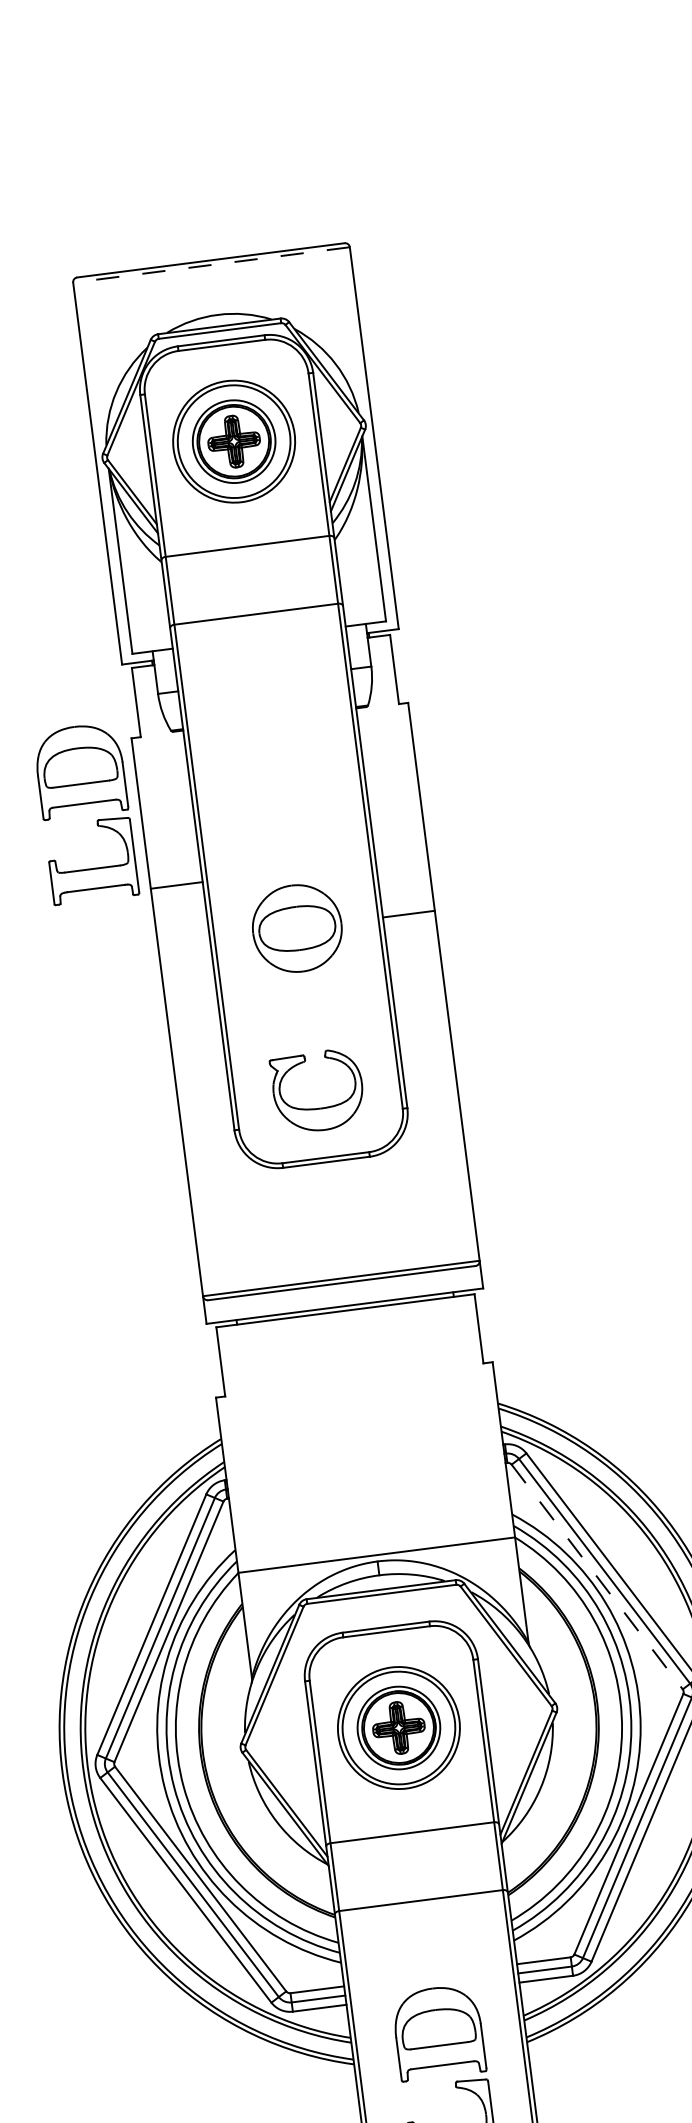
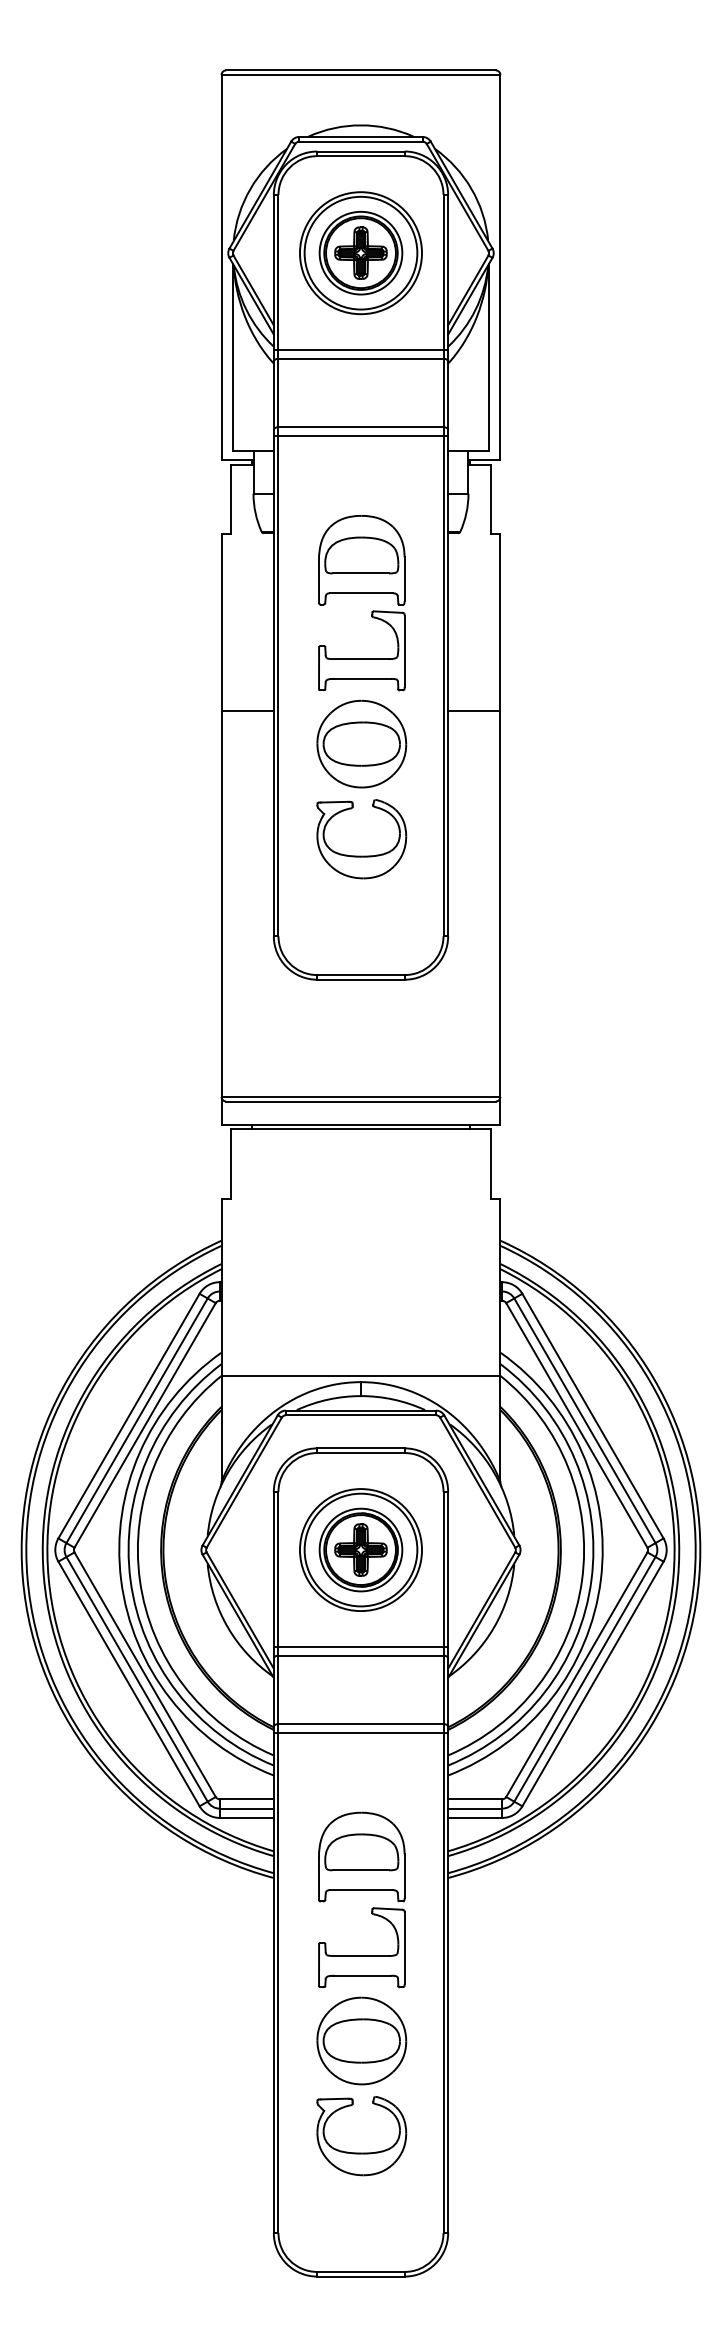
line: (211, 265) -> (360, 75), dashed -> solid
line: (245, 537) -> (360, 349), added
line: (256, 623) -> (360, 436), added
part: (84, 803) -> (361, 593), moved
line: (176, 885) -> (247, 711), moved
line: (409, 914) -> (474, 711), moved
part: (319, 1107) -> (361, 855), moved
line: (597, 1576) -> (577, 1425), dashed -> solid
line: (410, 1823) -> (360, 1646), added
line: (421, 1909) -> (360, 1732), added

